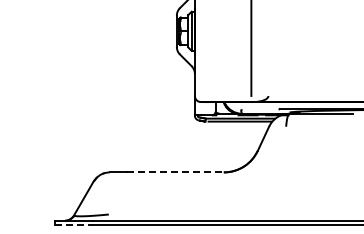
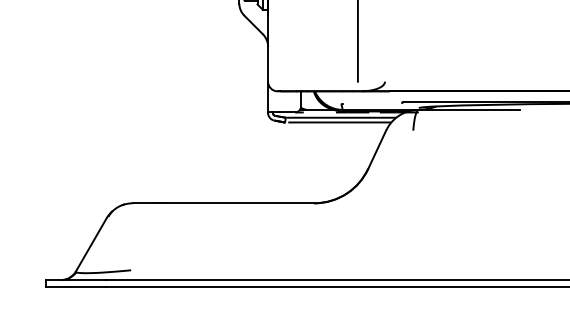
line: (175, 172) -> (237, 203), dashed -> solid
line: (74, 225) -> (76, 287), dashed -> solid

